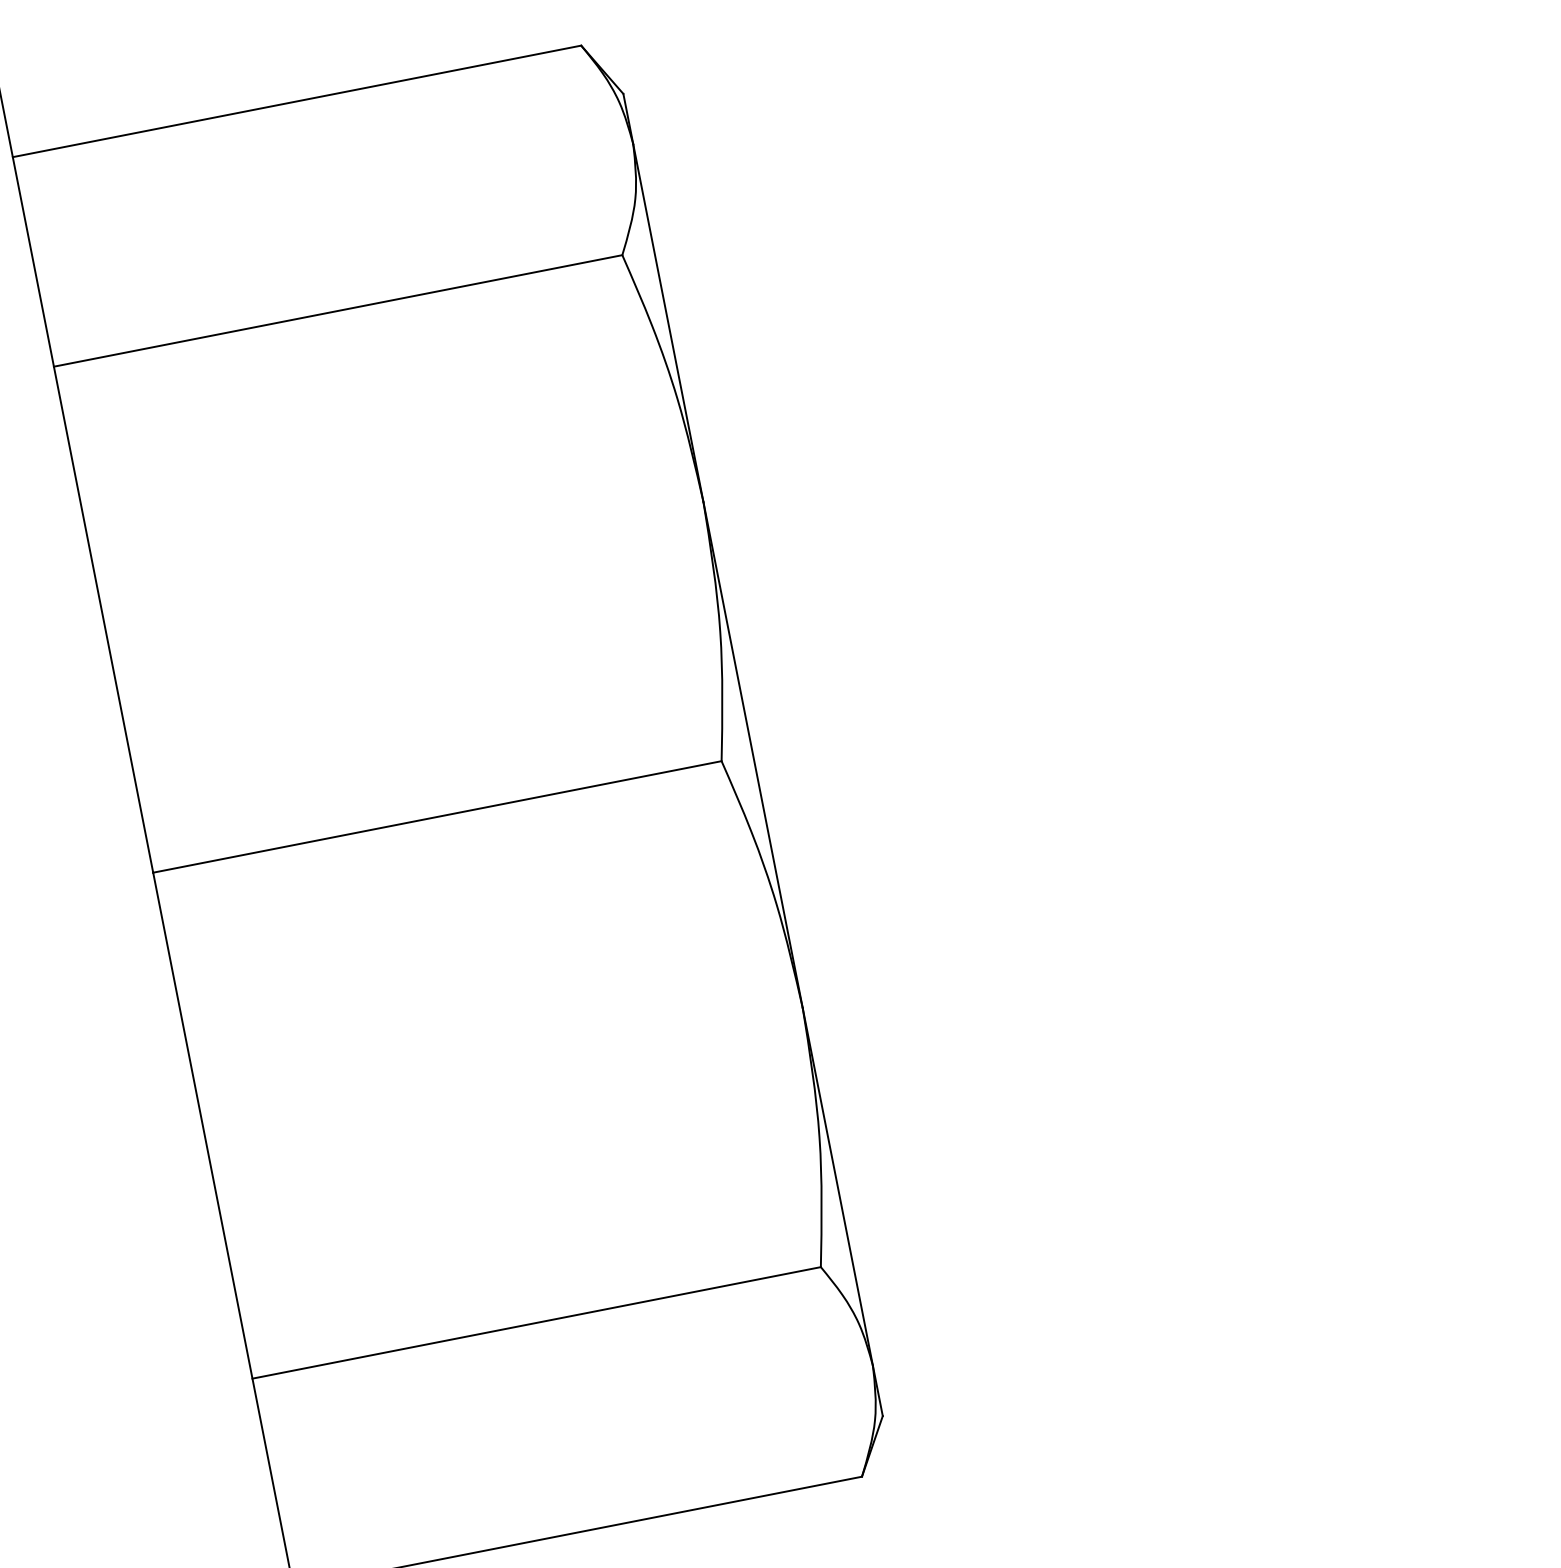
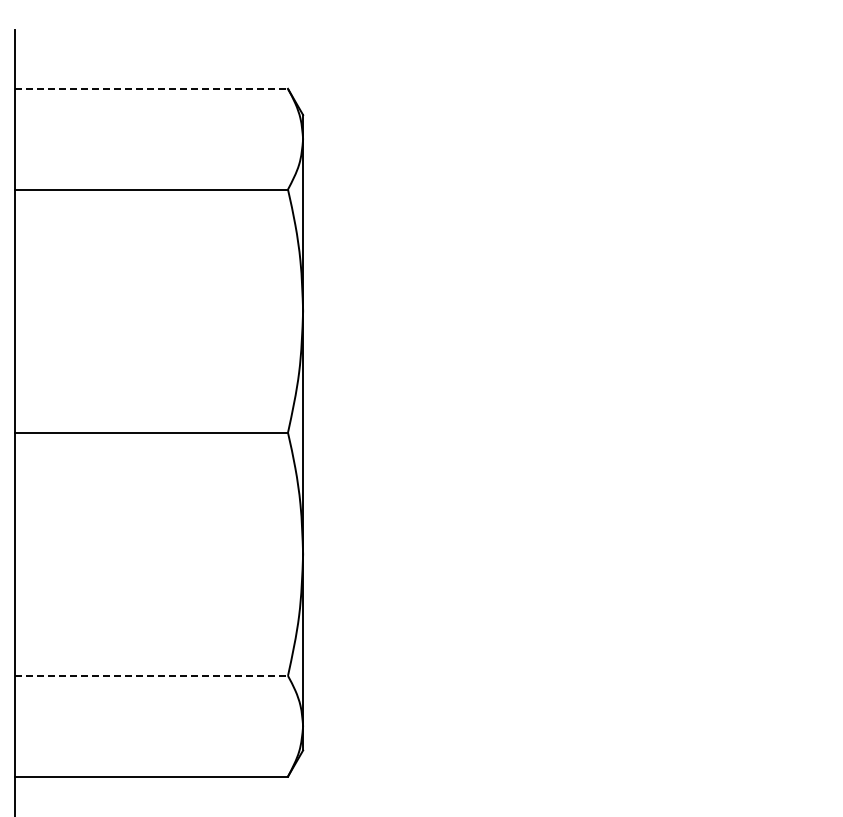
line: (297, 100) -> (151, 88), solid -> dashed
line: (536, 1321) -> (151, 675), solid -> dashed

